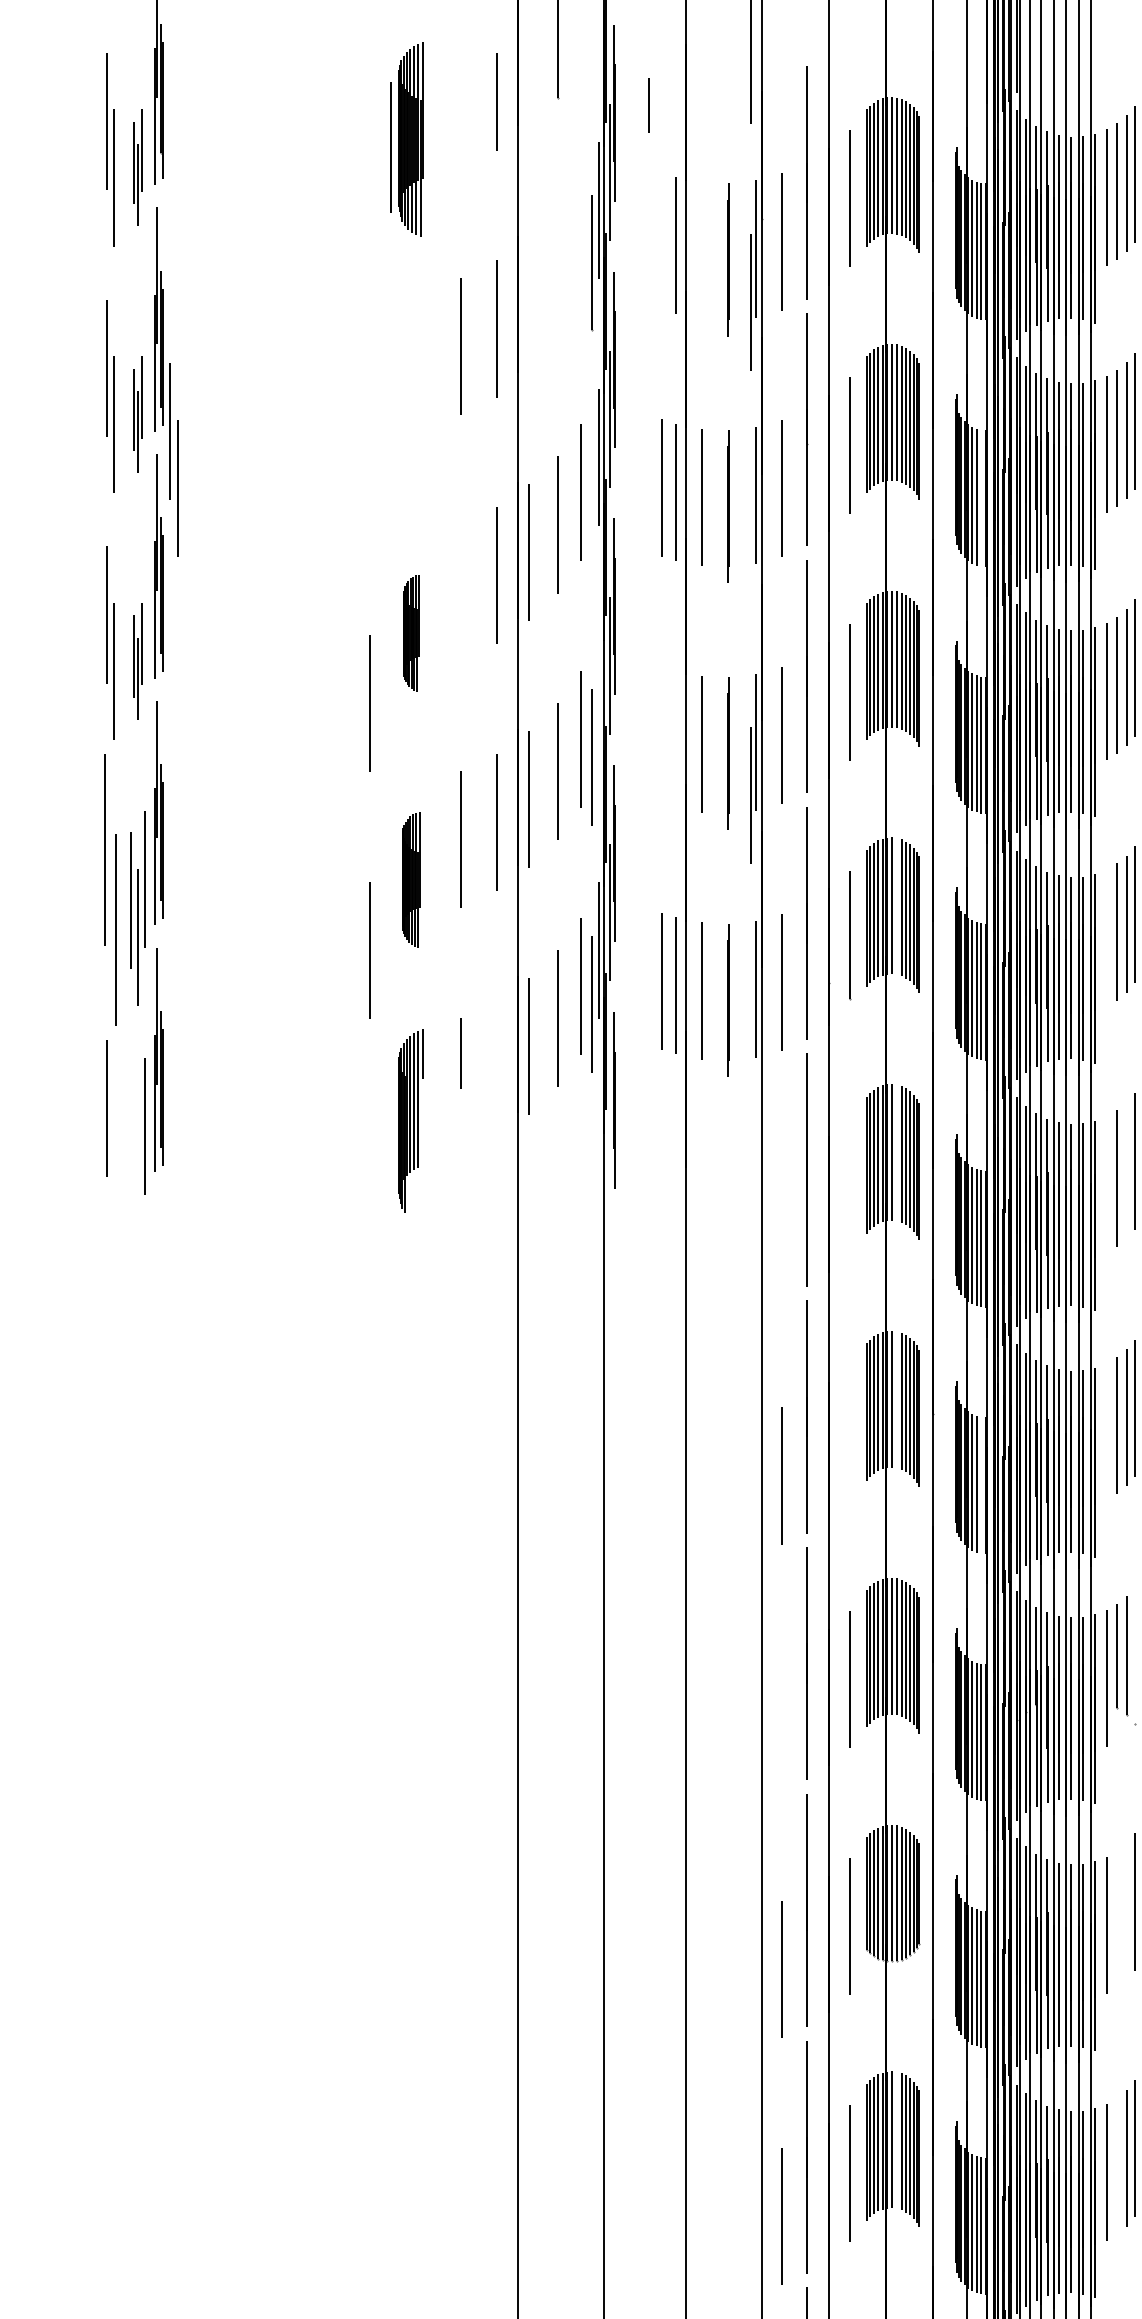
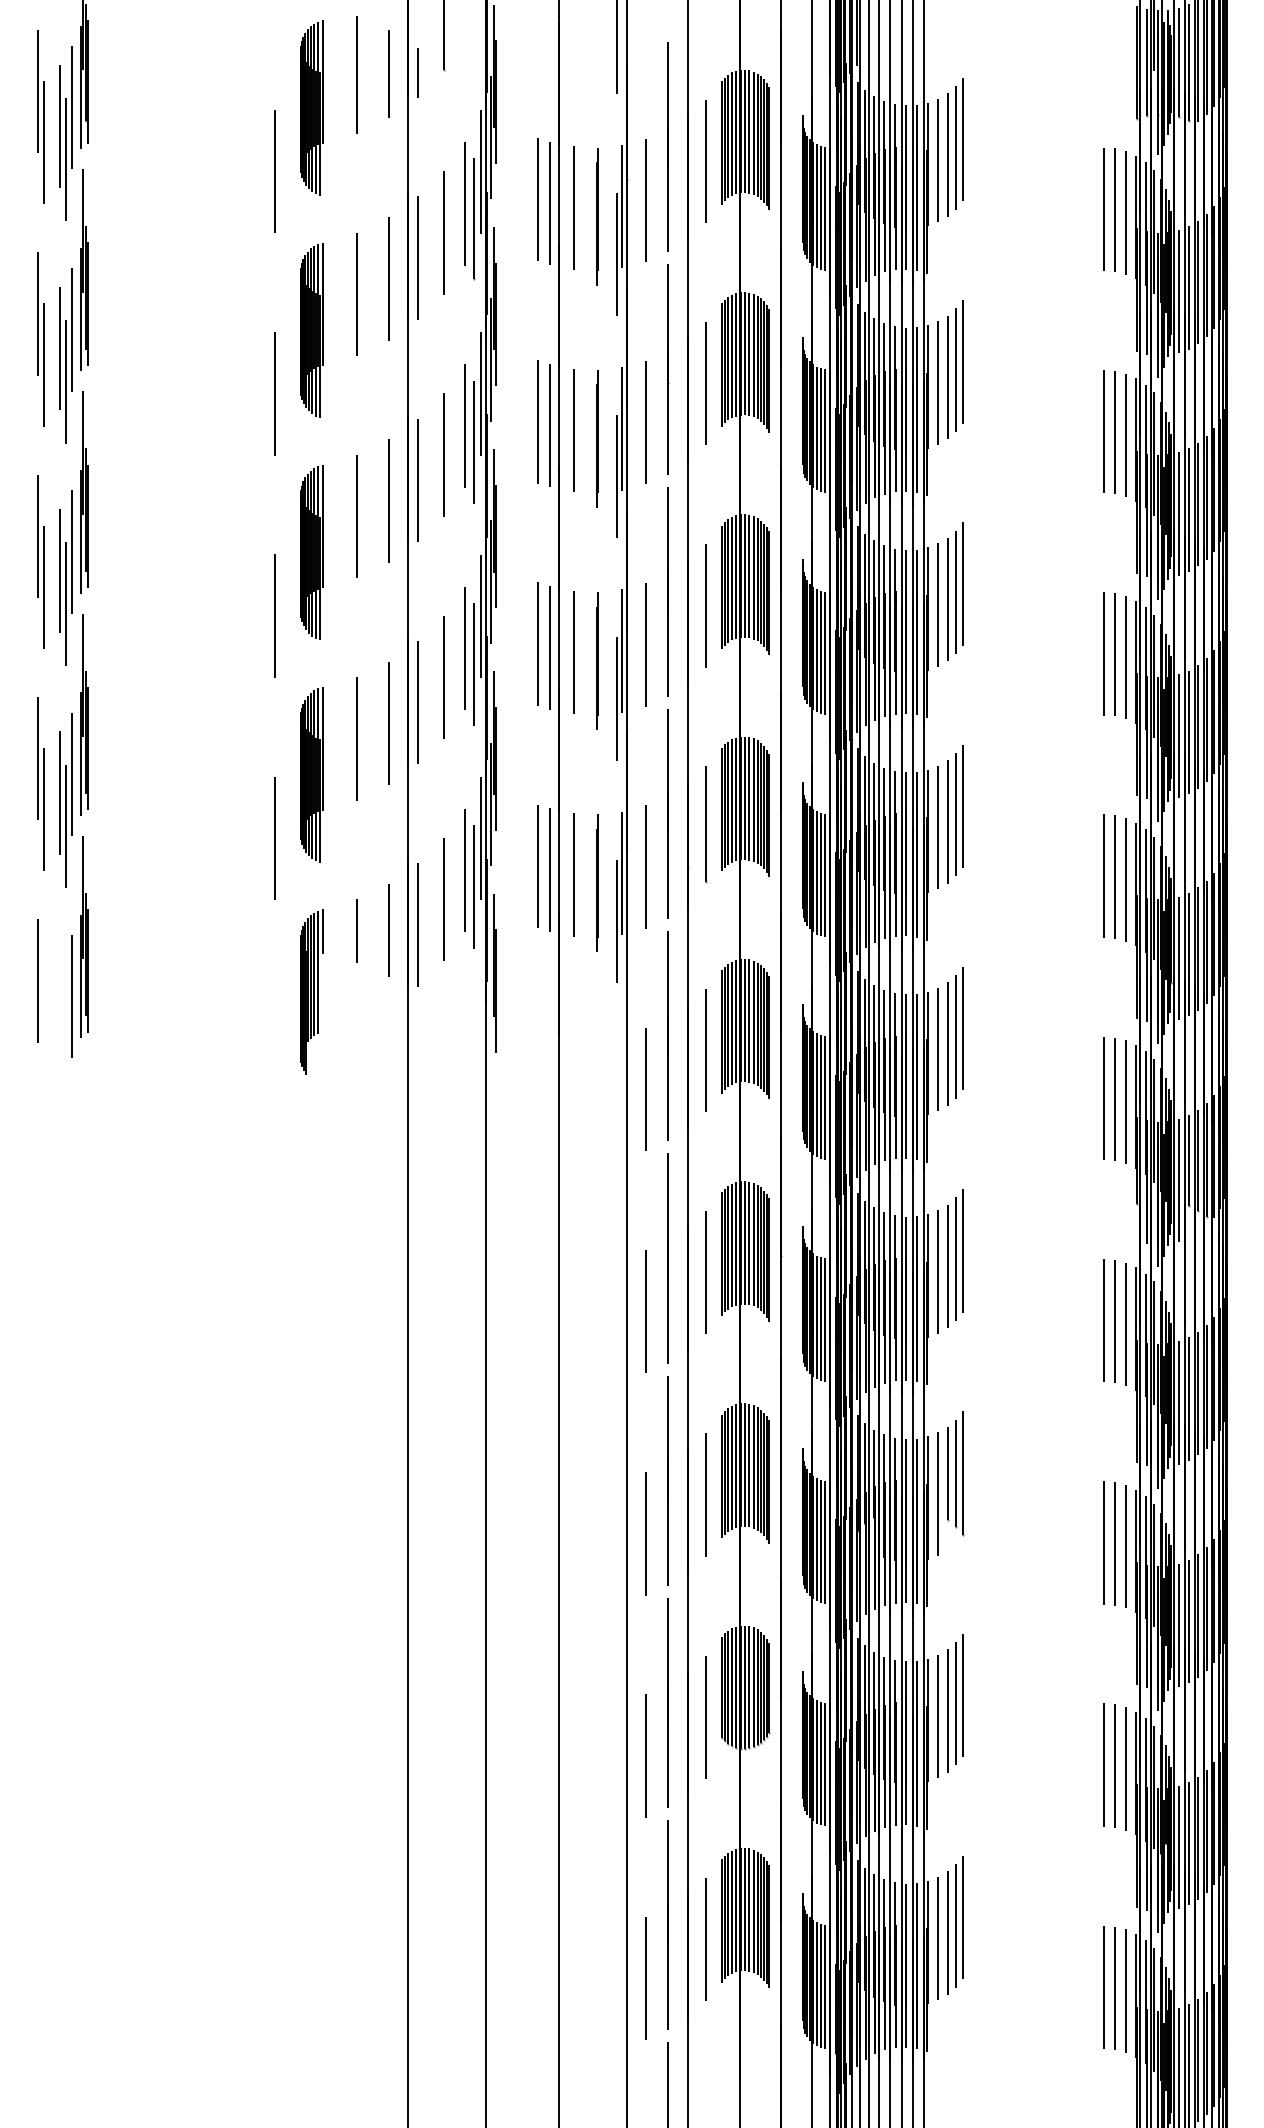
line: (648, 105) -> (417, 72), moved
line: (390, 146) -> (356, 74), moved
part: (137, 167) -> (65, 133), size x1.67
line: (369, 209) -> (274, 171), added
line: (661, 241) -> (537, 199), added
line: (580, 245) -> (464, 203), added
line: (701, 249) -> (573, 207), added
line: (557, 277) -> (443, 232), added
line: (529, 305) -> (418, 257), added
part: (410, 386) -> (311, 330), added
part: (137, 414) -> (65, 355), size x1.67
line: (369, 456) -> (274, 393), added
part: (173, 459) -> (97, 396), removed
line: (981, 497) -> (825, 430), added
line: (591, 510) -> (474, 442), added
line: (750, 548) -> (617, 476), added
line: (460, 593) -> (356, 516), added
part: (410, 632) -> (311, 552), size x1.67
part: (137, 660) -> (65, 577), size x1.67
line: (598, 704) -> (480, 616), added
line: (661, 734) -> (537, 643), added
line: (676, 738) -> (550, 647), added
part: (410, 879) -> (311, 774), size x1.43
part: (110, 889) -> (40, 783), size x0.71
line: (897, 906) -> (749, 798), added
line: (1106, 938) -> (937, 827), added
line: (750, 1042) -> (617, 921), added
line: (497, 1052) -> (389, 930), added
line: (897, 1152) -> (749, 1020), added
line: (1127, 1170) -> (956, 1036), added
line: (1106, 1184) -> (937, 1049), added
line: (849, 1185) -> (706, 1050), added
line: (781, 1229) -> (645, 1089), added
line: (897, 1400) -> (749, 1243), added
line: (1106, 1431) -> (937, 1271), added
line: (849, 1432) -> (706, 1272), added
line: (981, 1484) -> (825, 1319), added
line: (1134, 1654) -> (963, 1472), added
line: (781, 1722) -> (645, 1533), added
line: (1127, 1911) -> (956, 1703), added
line: (1117, 1918) -> (947, 1710), added
line: (897, 2139) -> (749, 1909), added
line: (1117, 2165) -> (947, 1932), added

